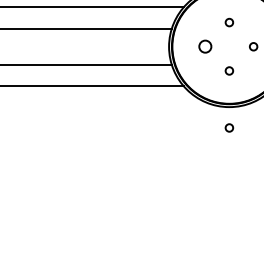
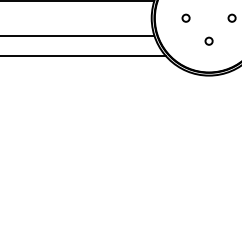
circle: (204, 46) -> (185, 17), size x0.62
circle: (229, 127) -> (209, 94), removed

